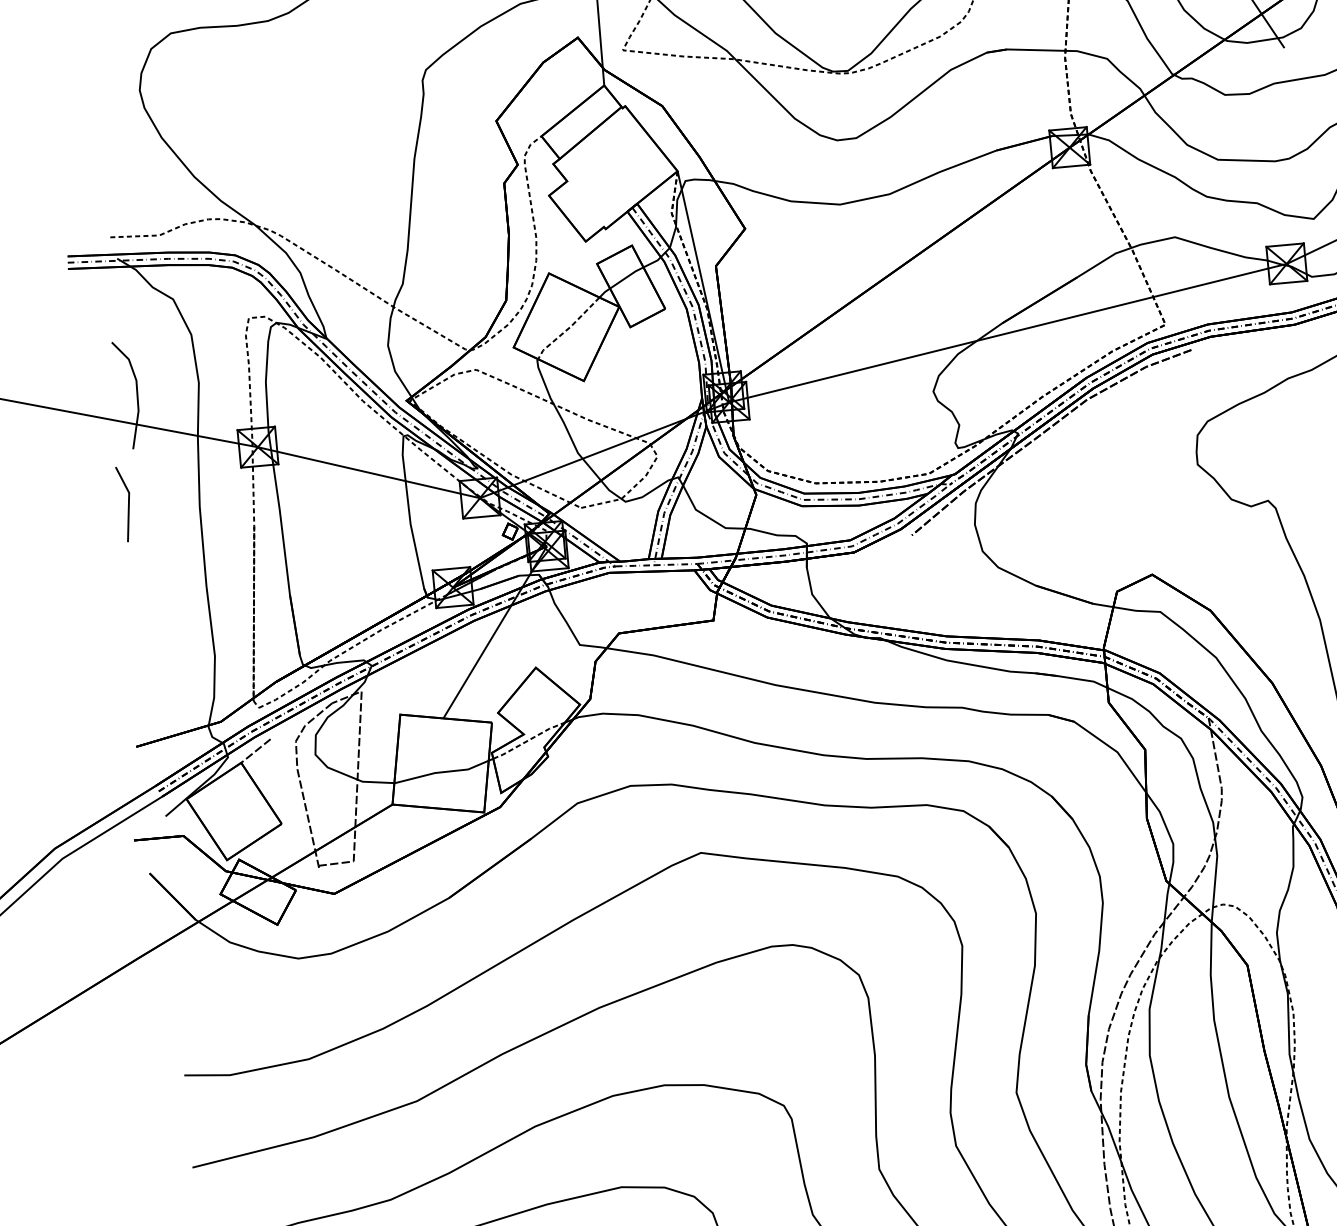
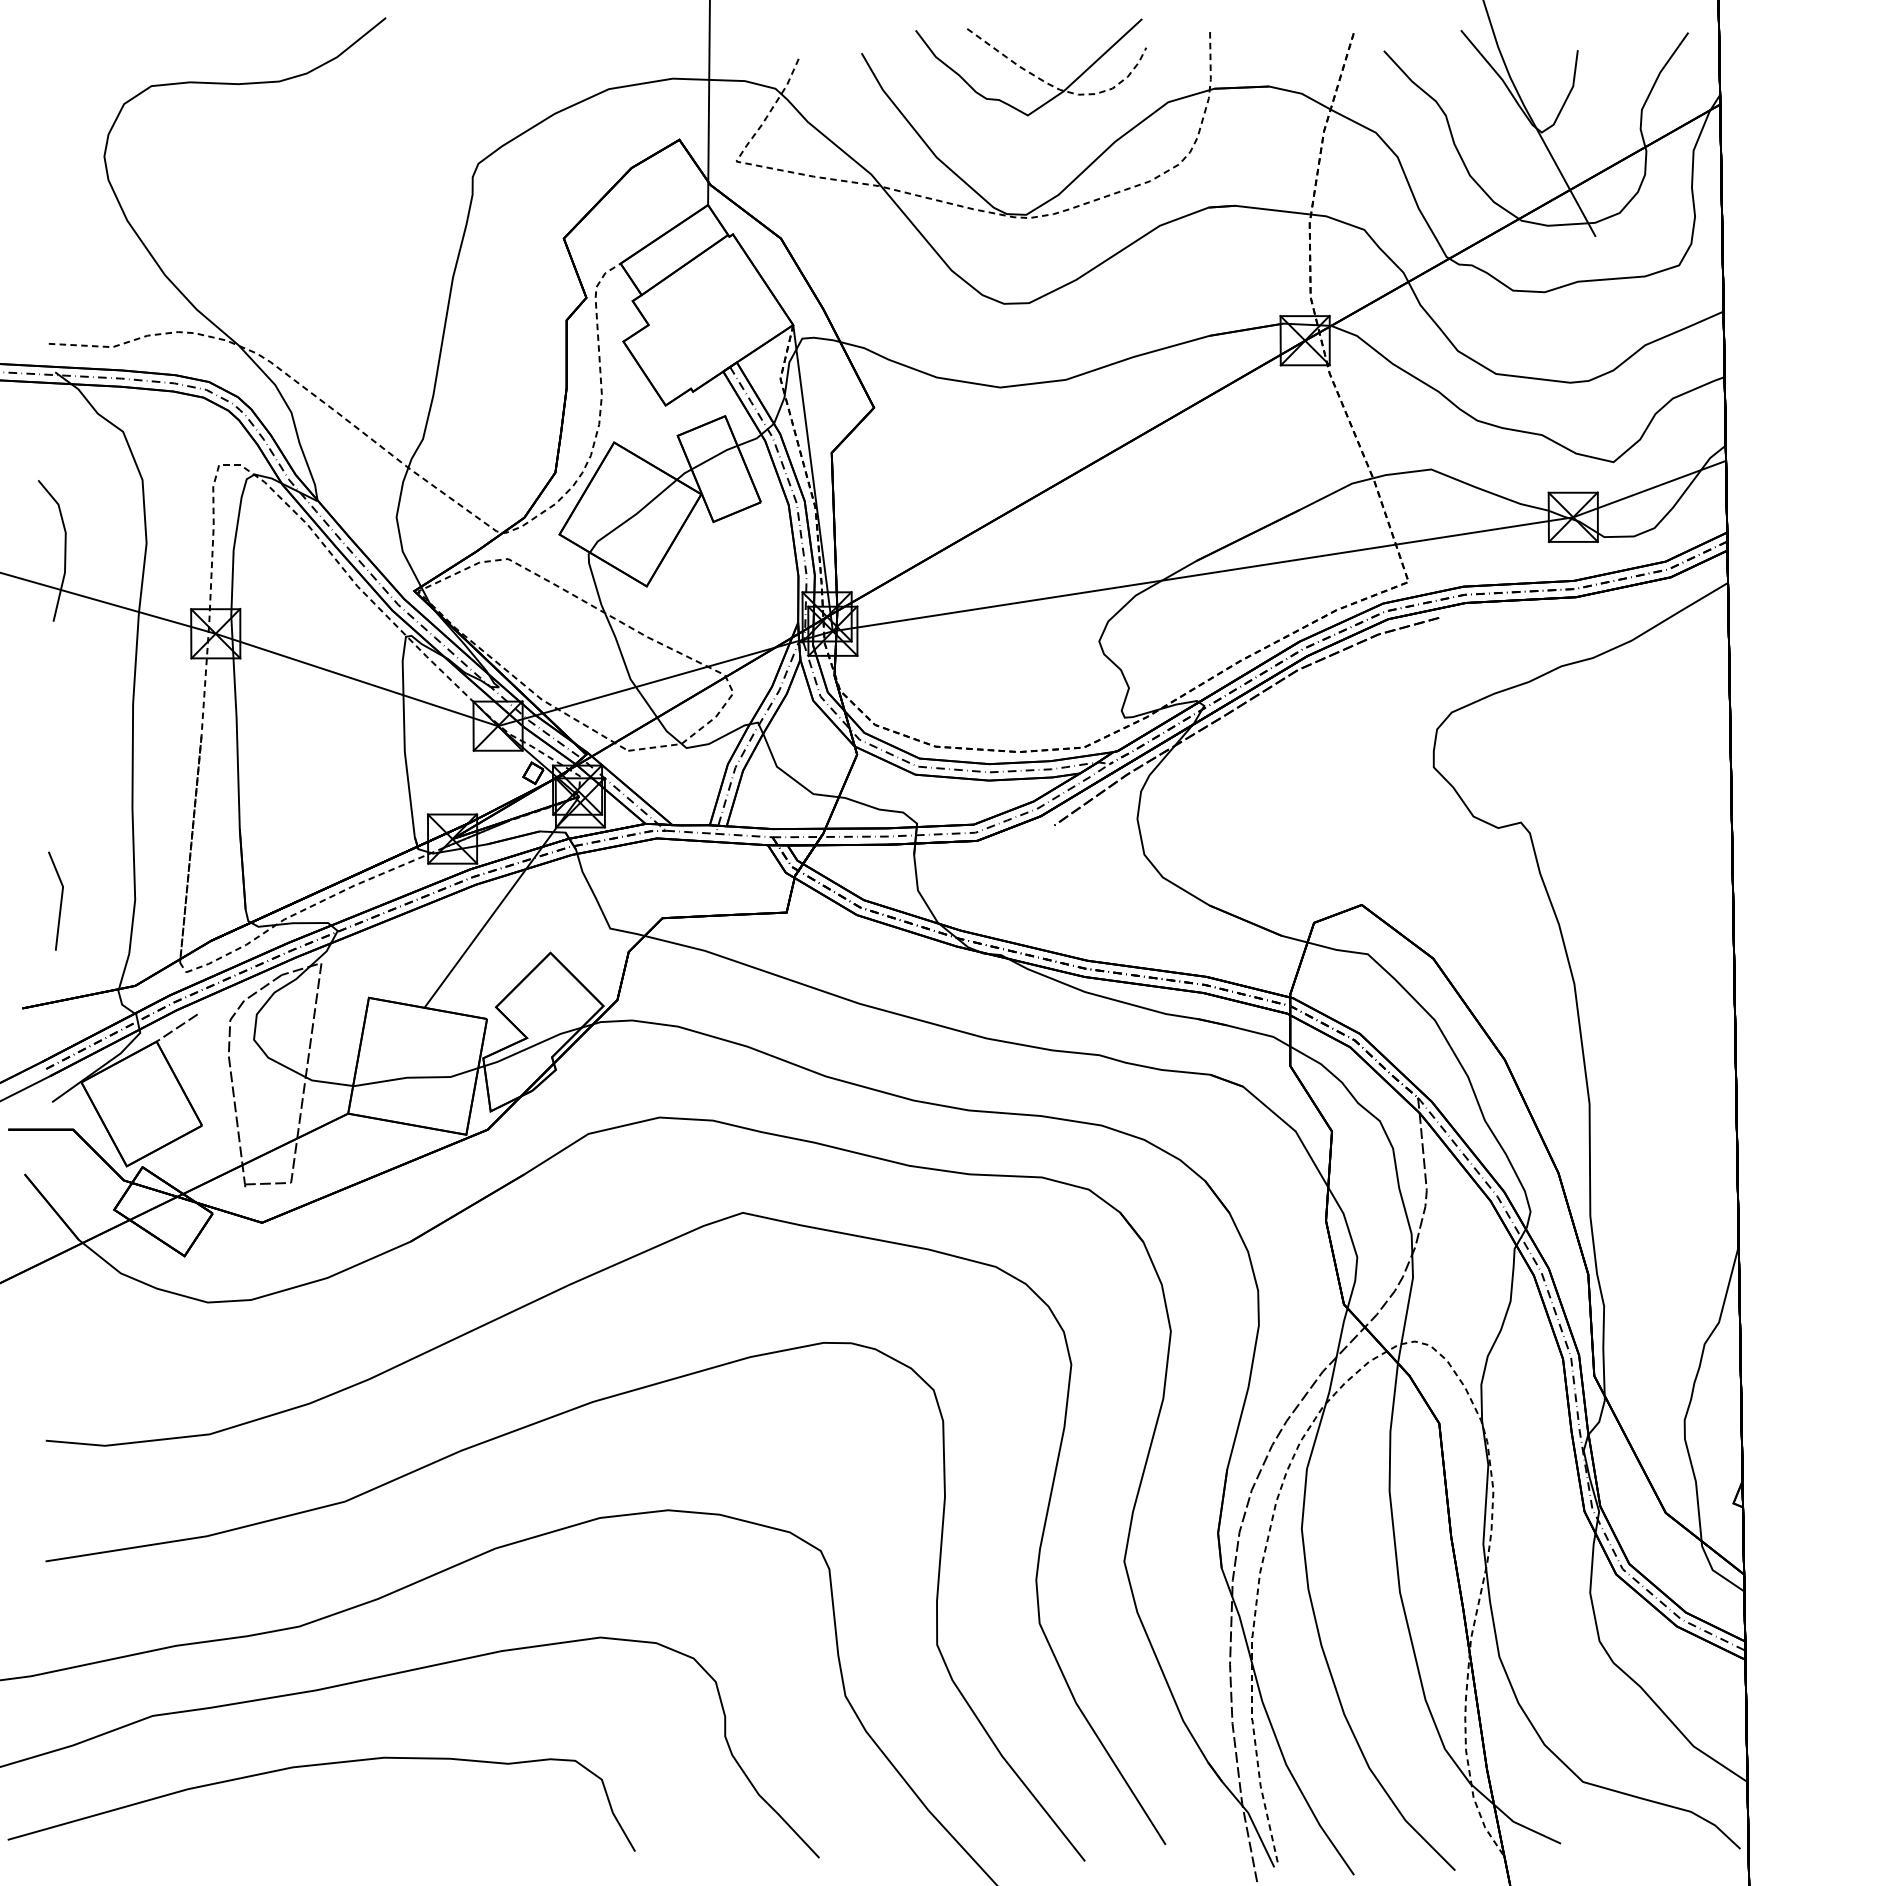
line: (568, 328) -> (632, 516), dashed -> solid
line: (128, 503) -> (60, 900), moved
line: (528, 740) -> (532, 1046), dashed -> solid

